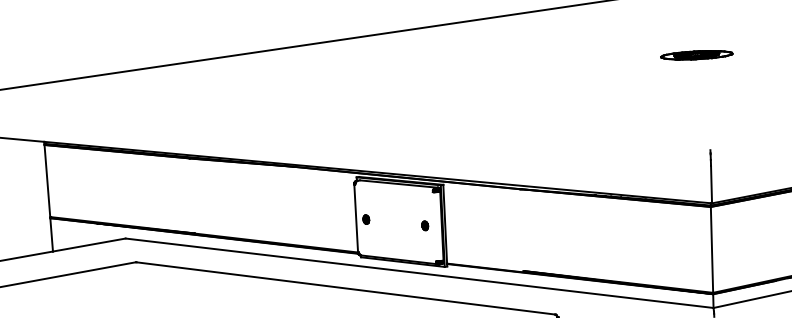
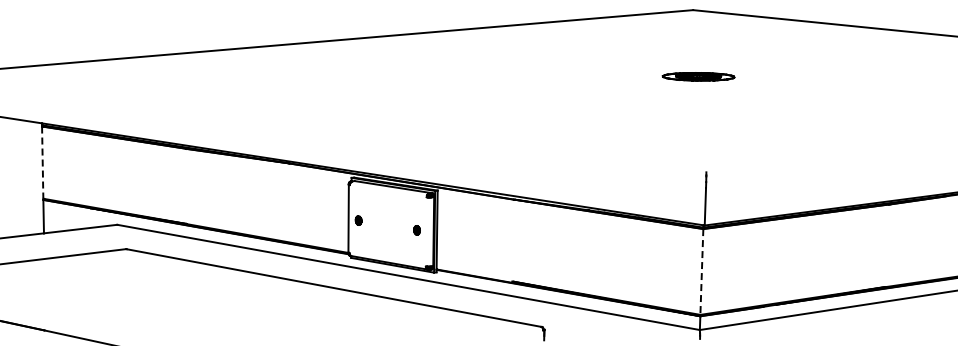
line: (47, 181) -> (42, 163), solid -> dashed
line: (711, 249) -> (701, 271), solid -> dashed

